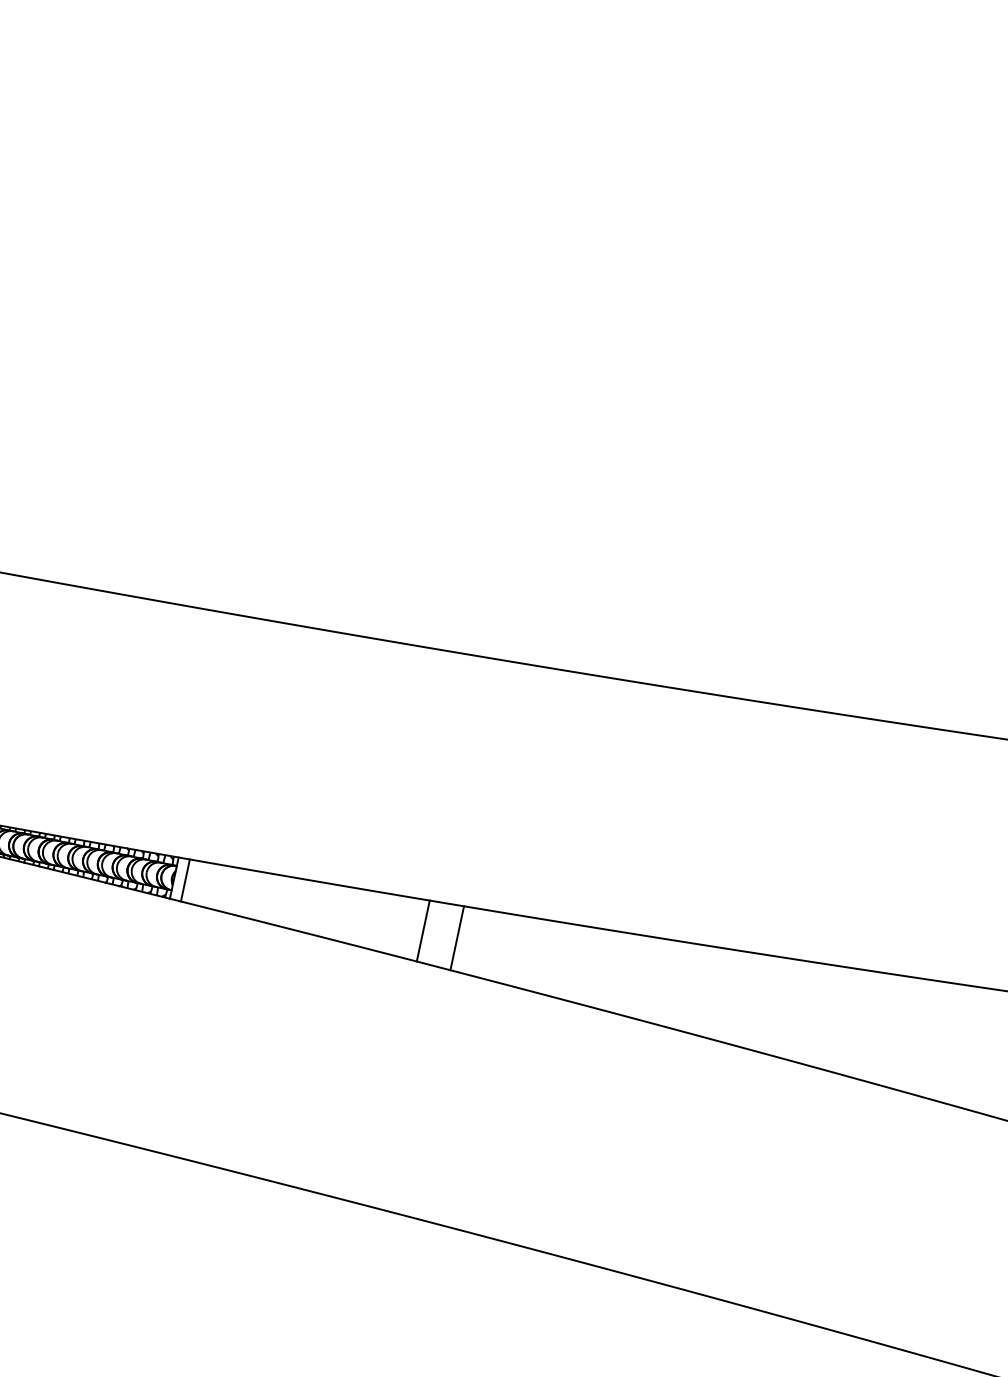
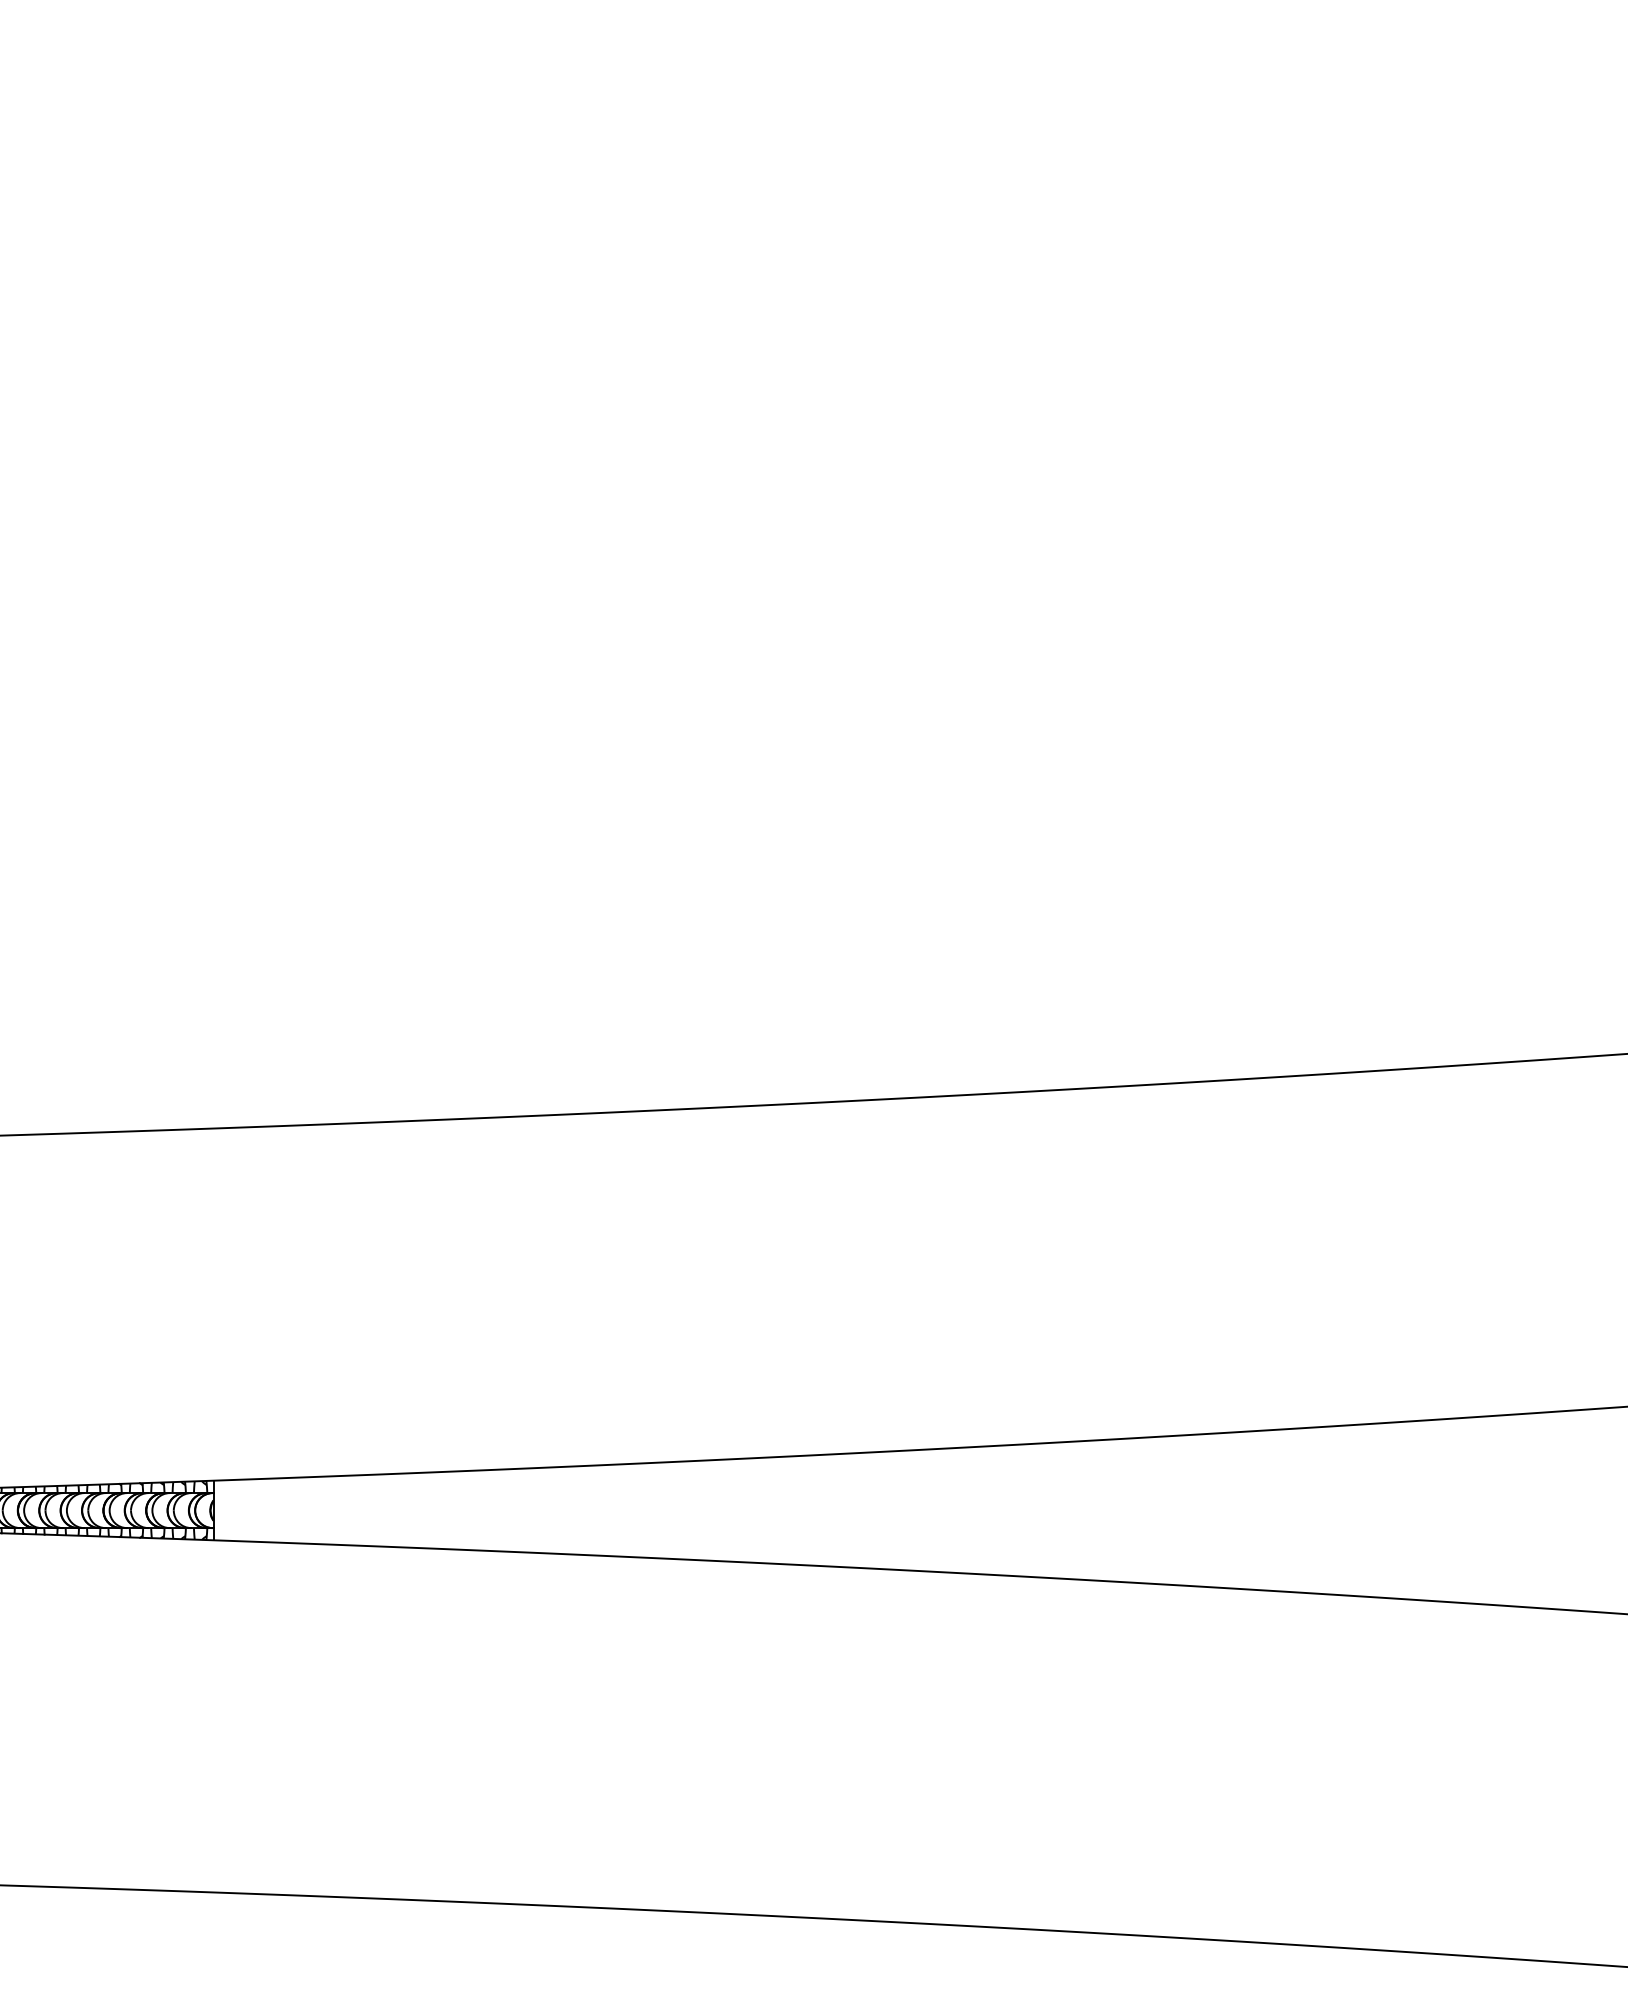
line: (185, 880) -> (229, 1510), removed
line: (423, 931) -> (573, 1510), removed
line: (457, 938) -> (622, 1510), removed

